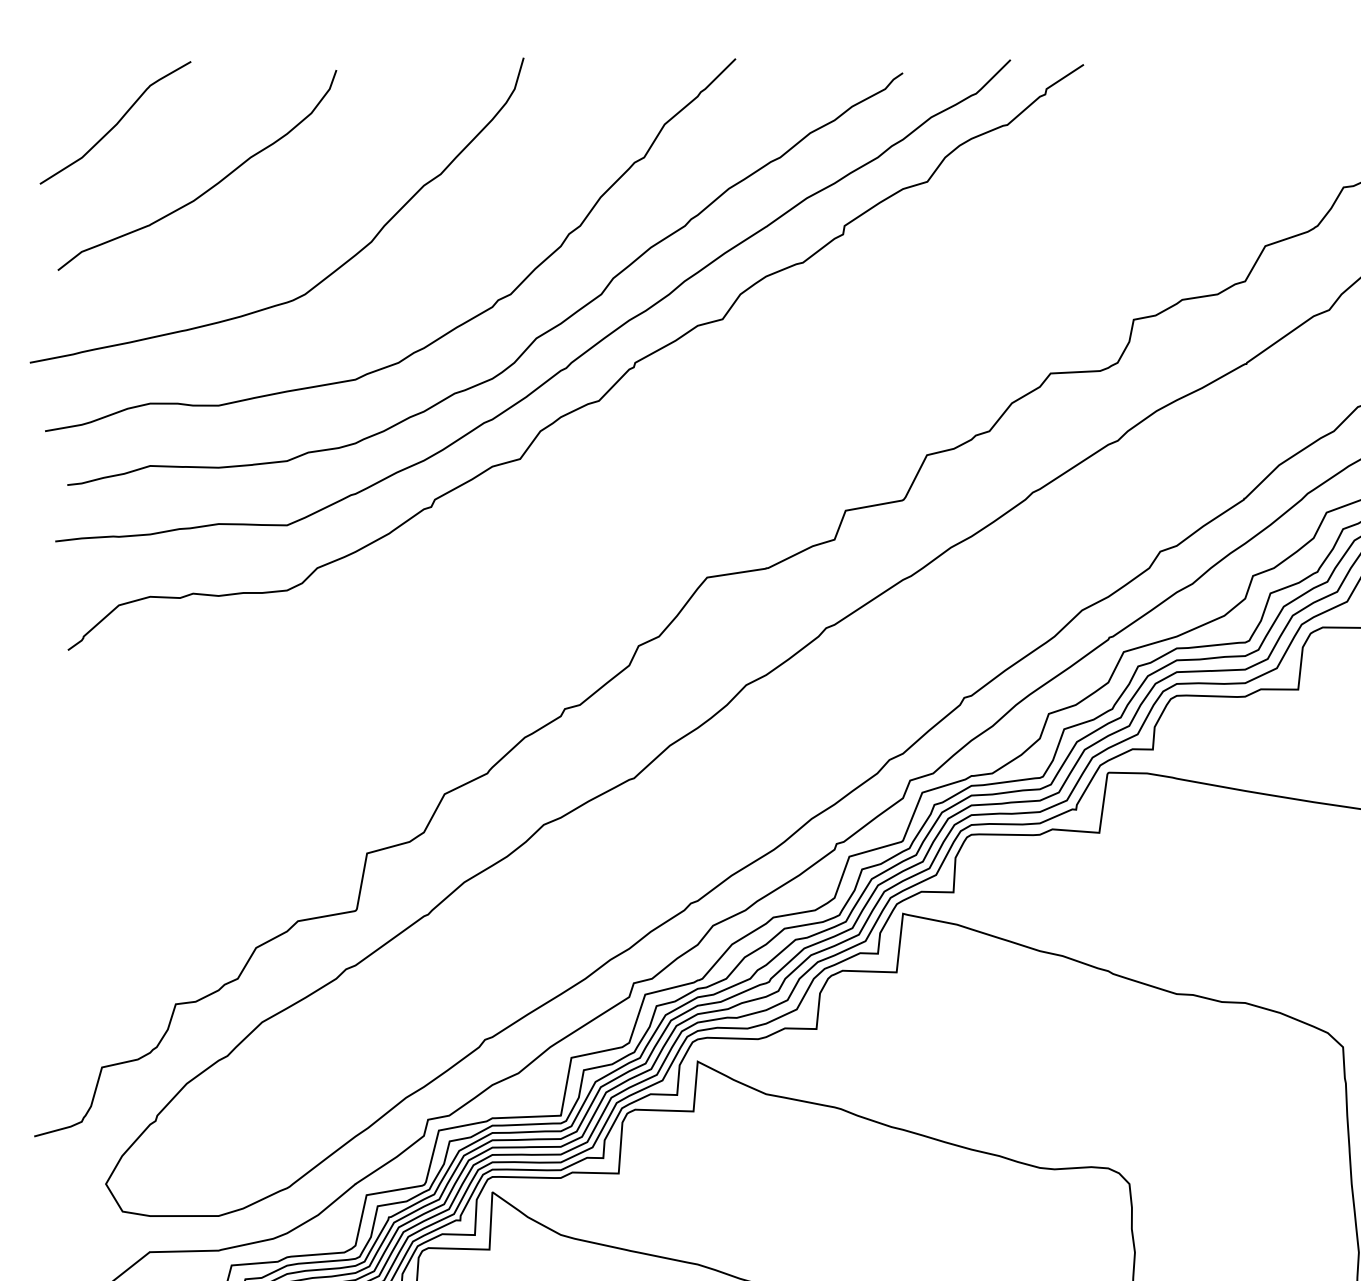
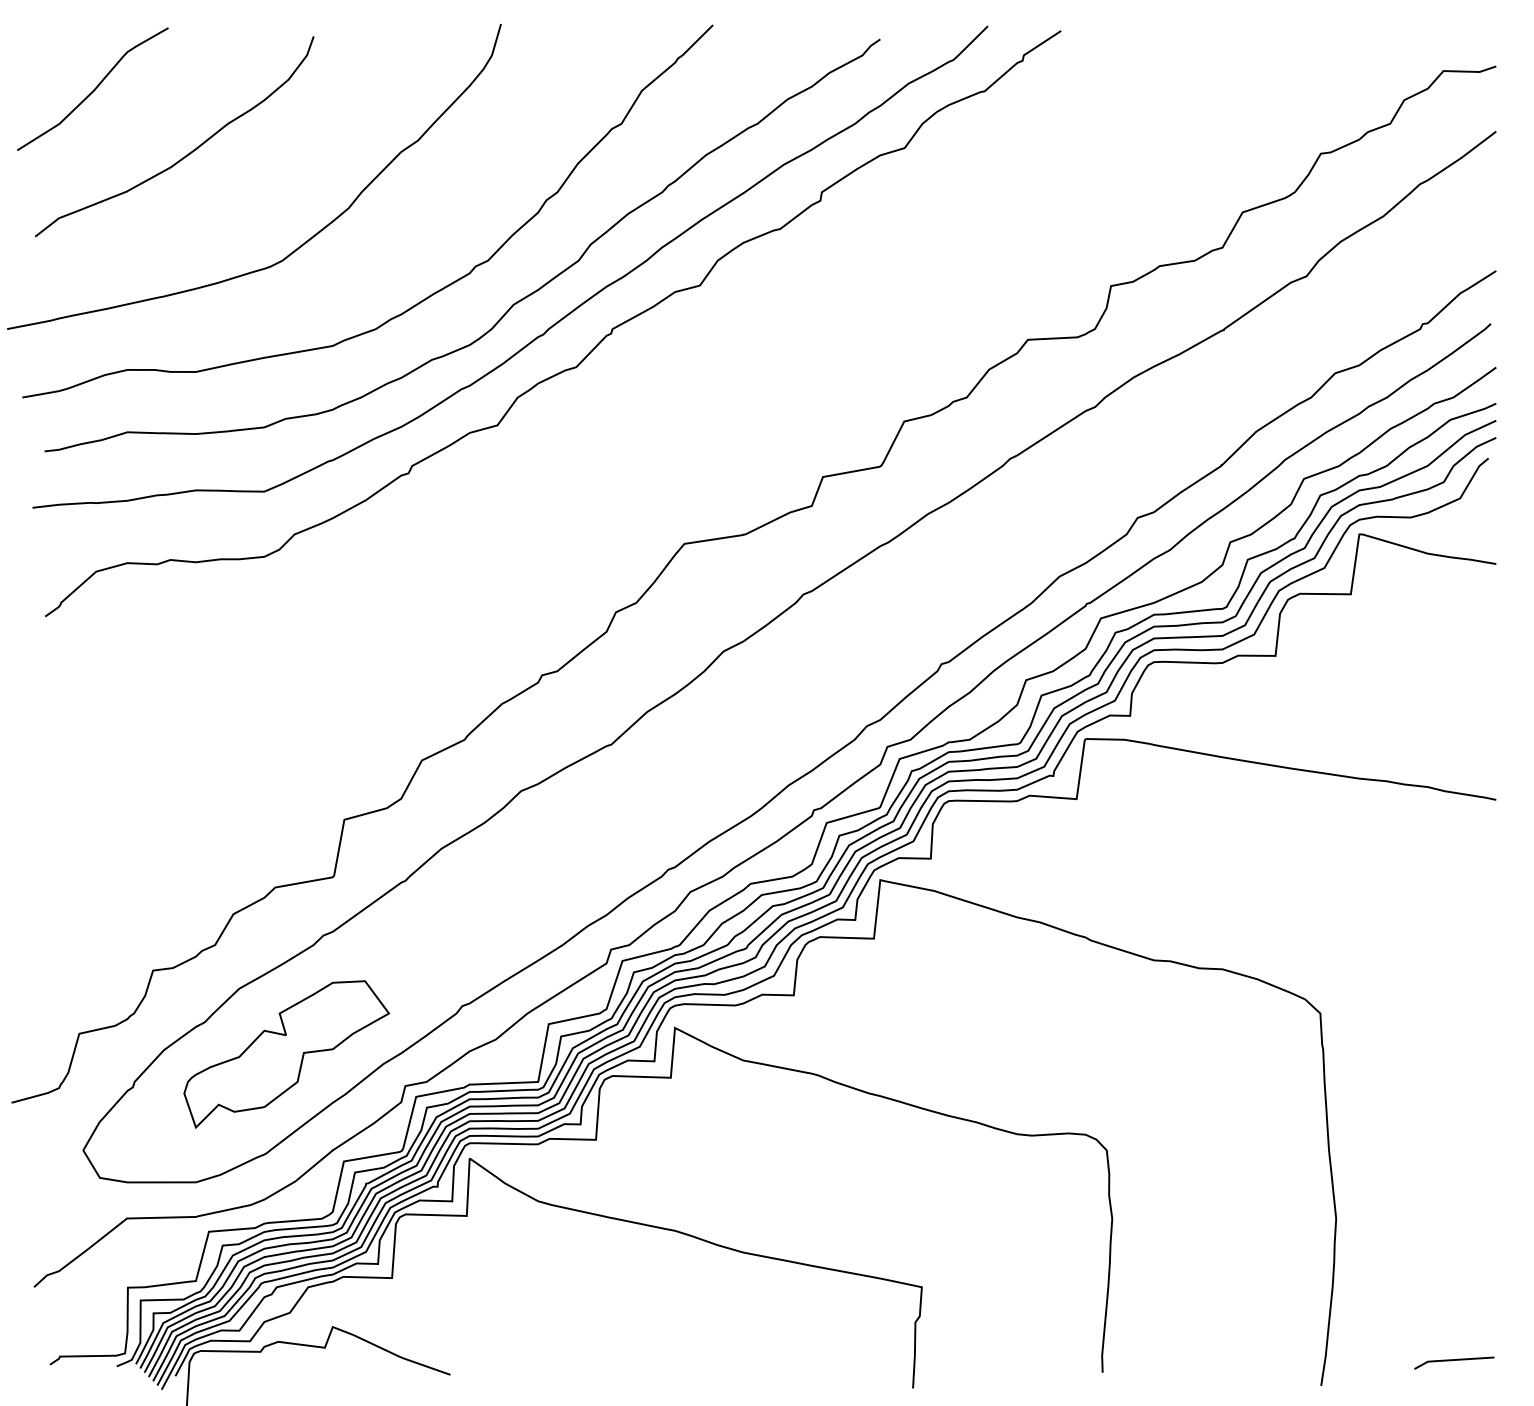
part: (309, 1088) -> (286, 1054), added

